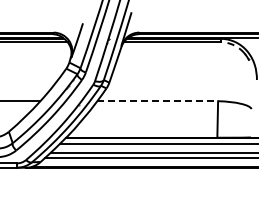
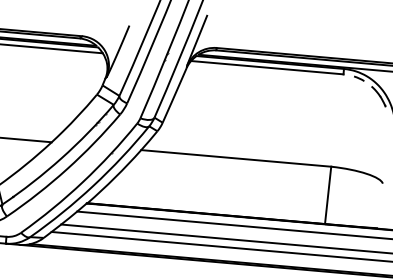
line: (158, 101) -> (237, 158), dashed -> solid

